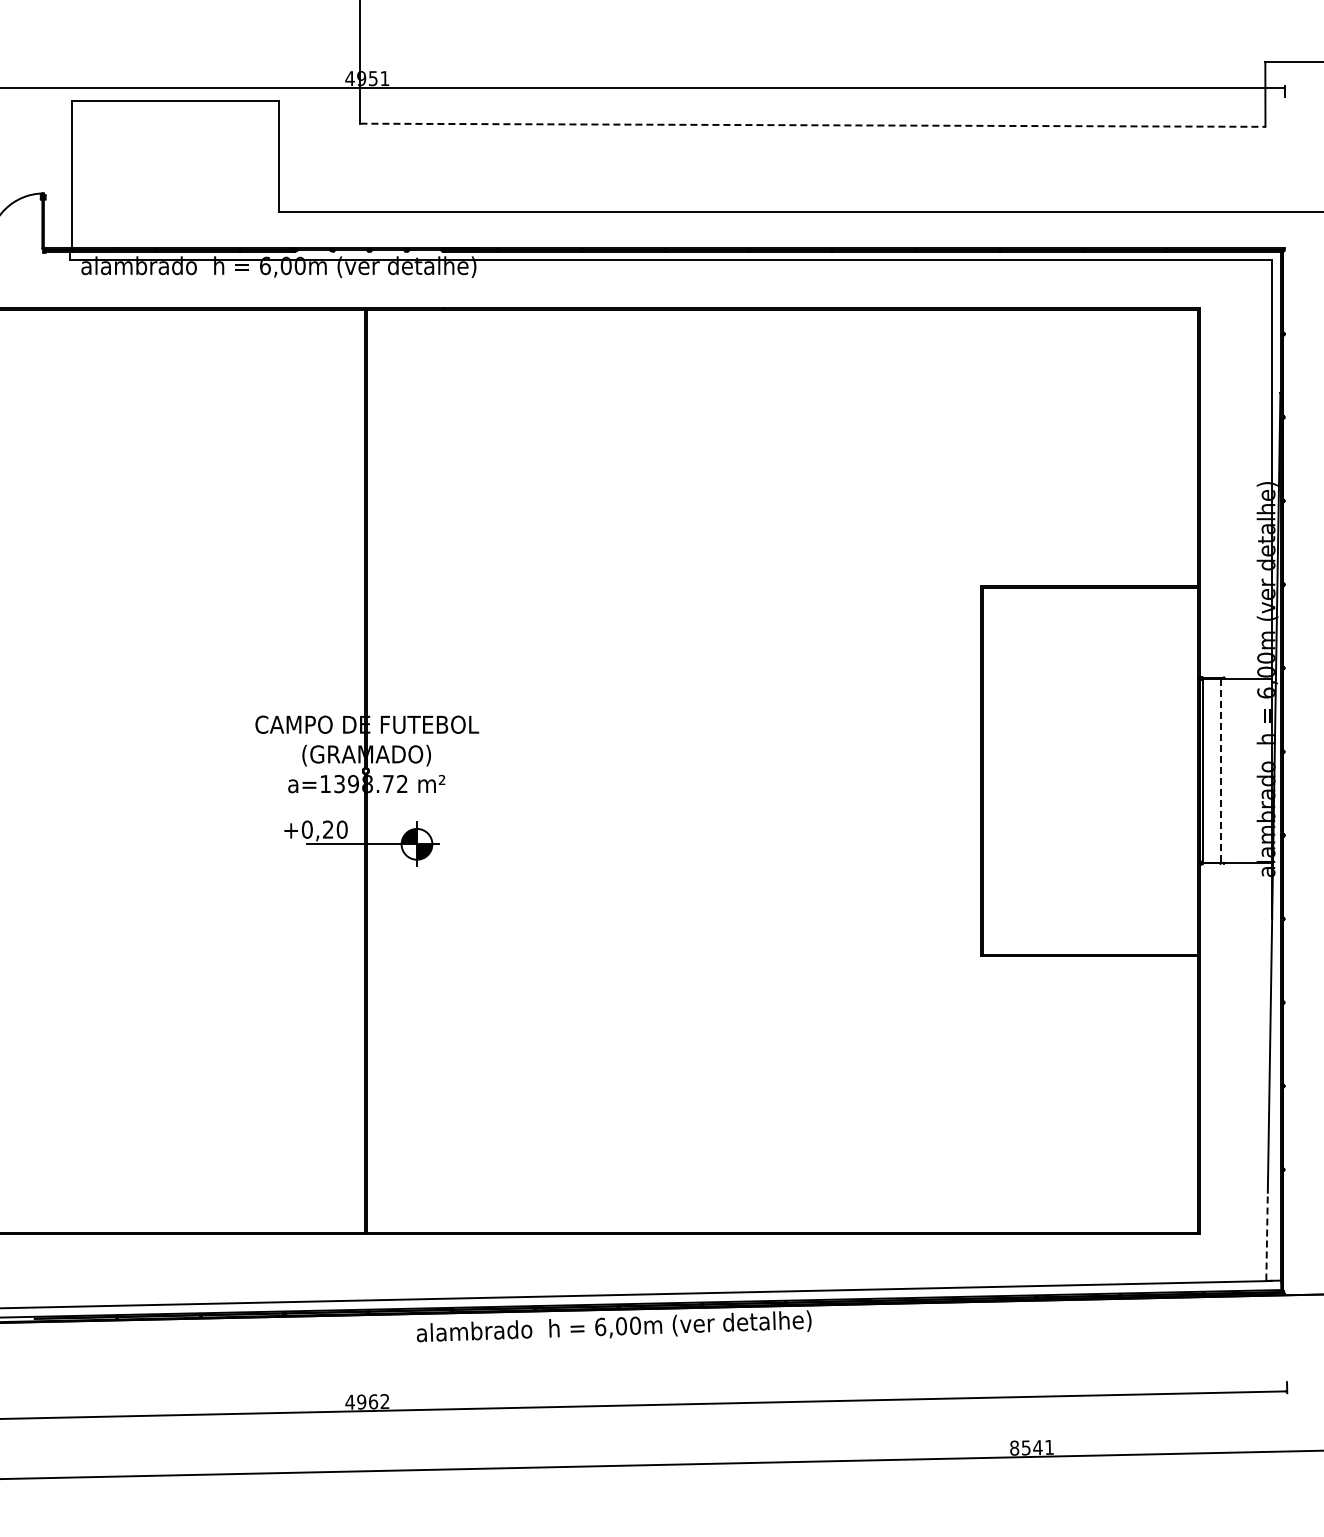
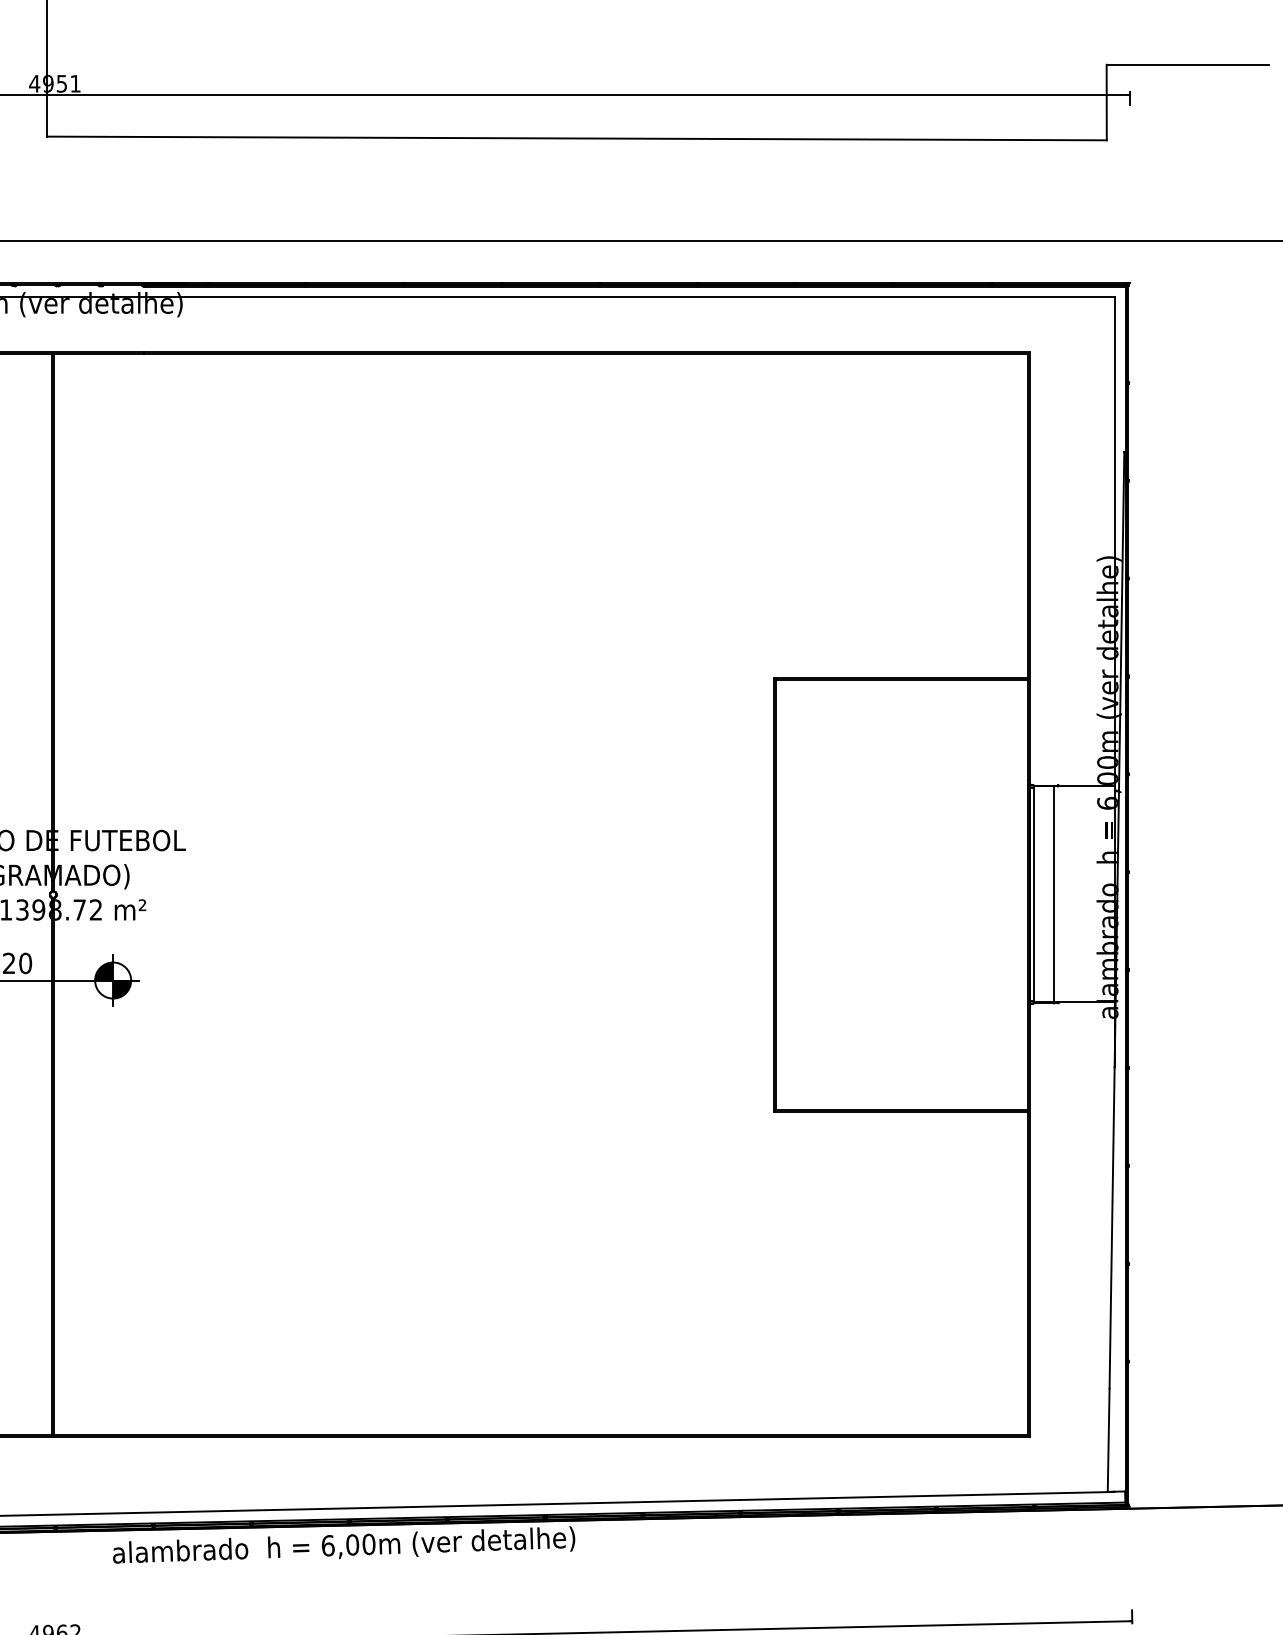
line: (812, 125) -> (576, 138), dashed -> solid
line: (1220, 771) -> (1054, 895), dashed -> solid
line: (1267, 1236) -> (1109, 1439), dashed -> solid

